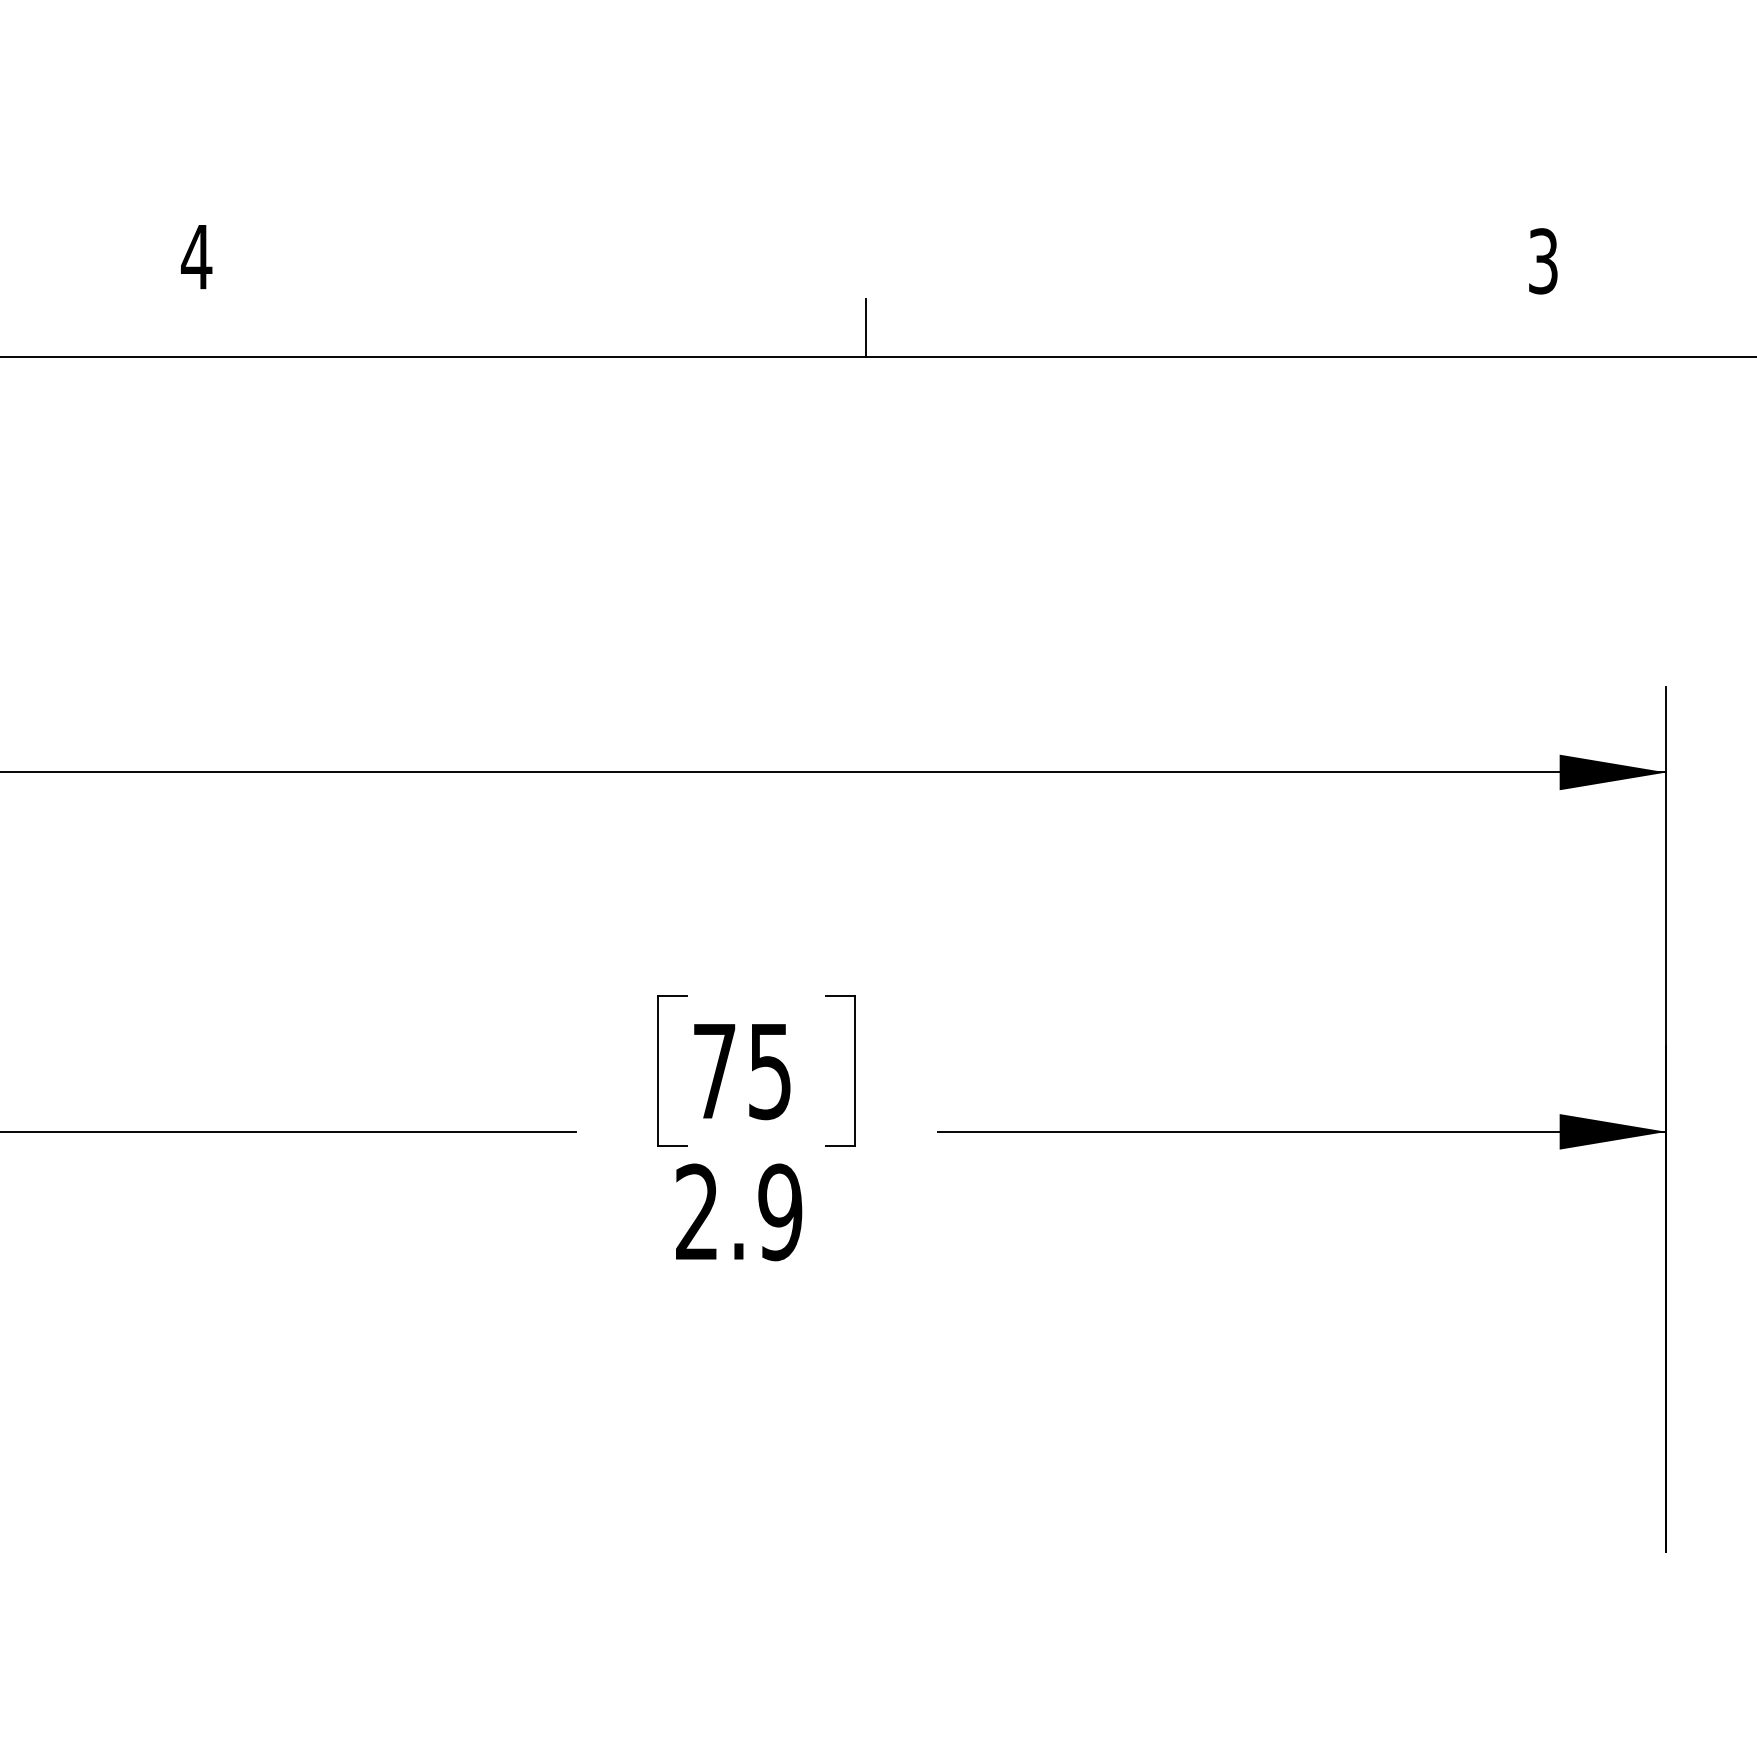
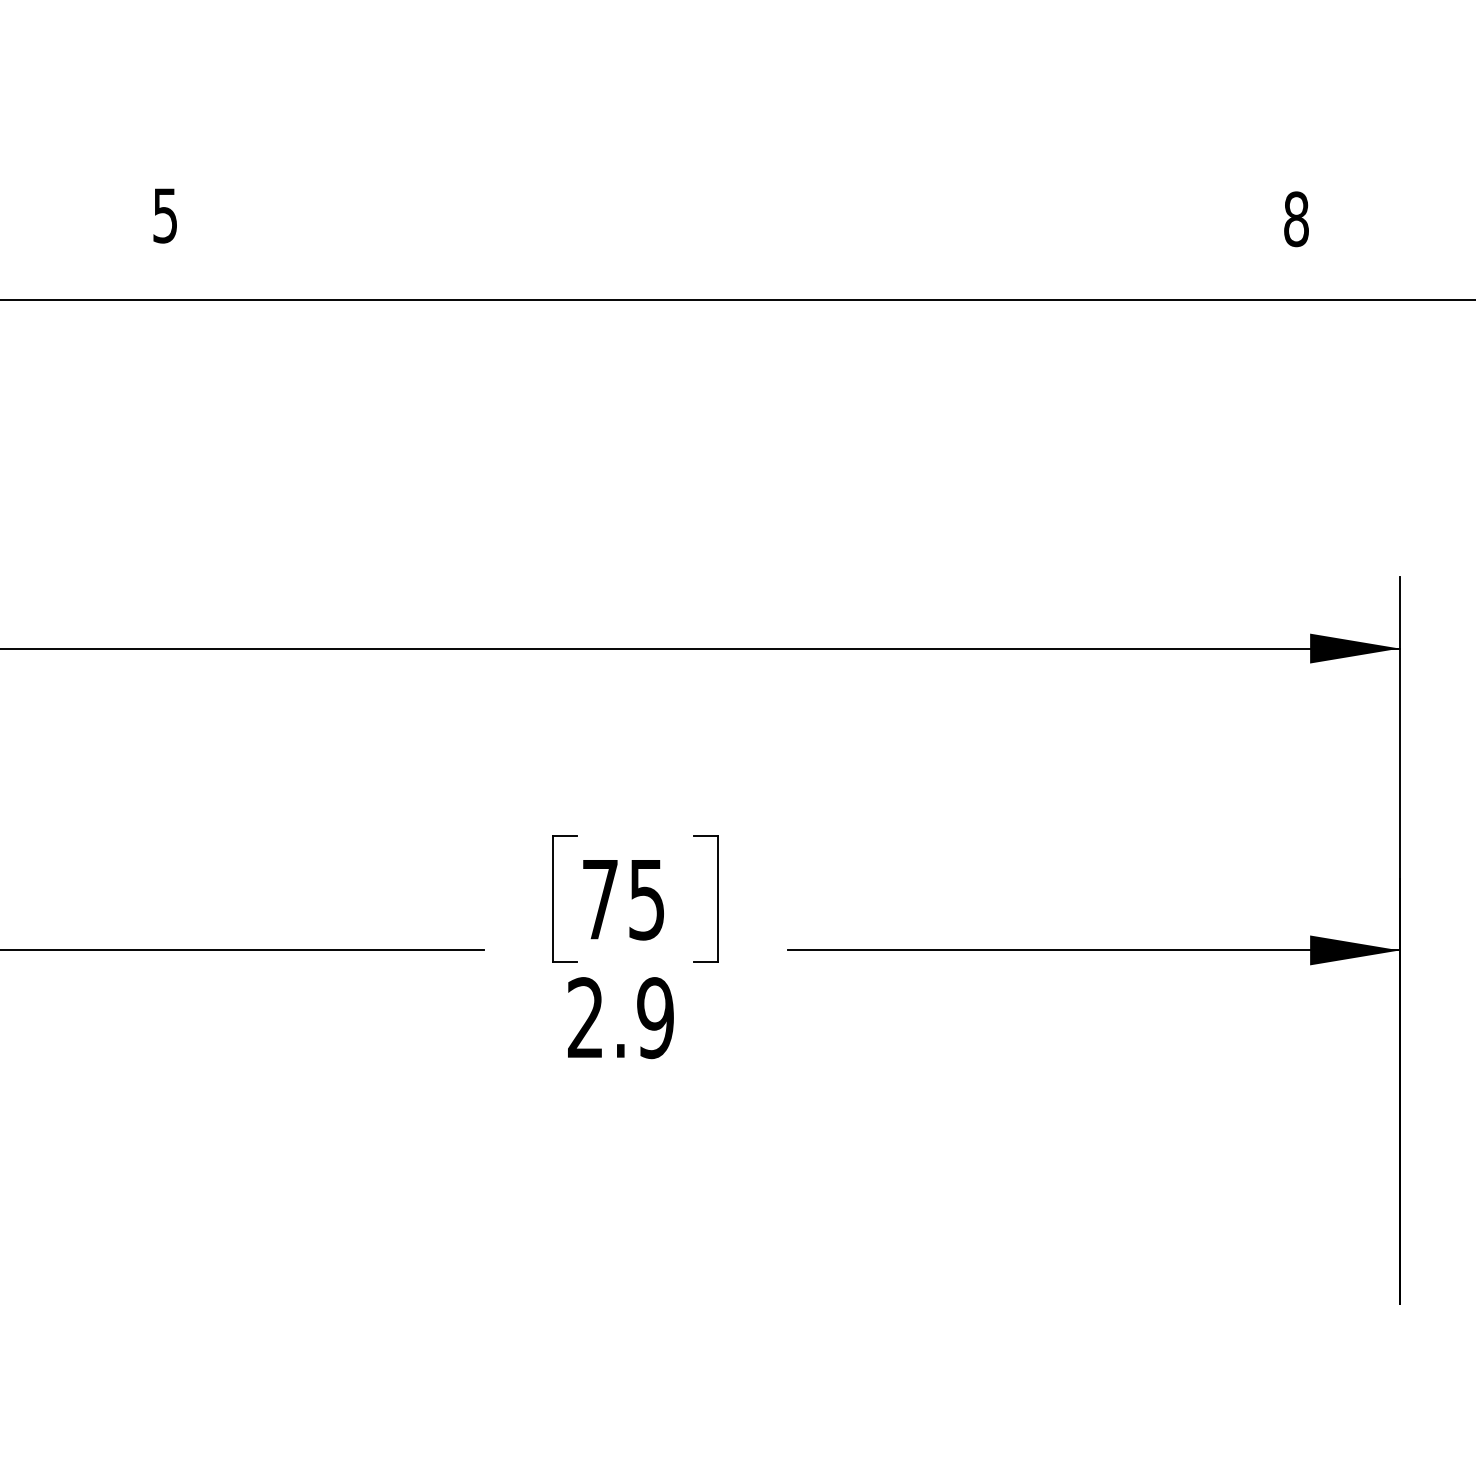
text: (196, 257) -> (165, 216), 4 -> 5
text: (1543, 261) -> (1296, 219), 3 -> 8
line: (865, 328) -> (727, 275), removed

